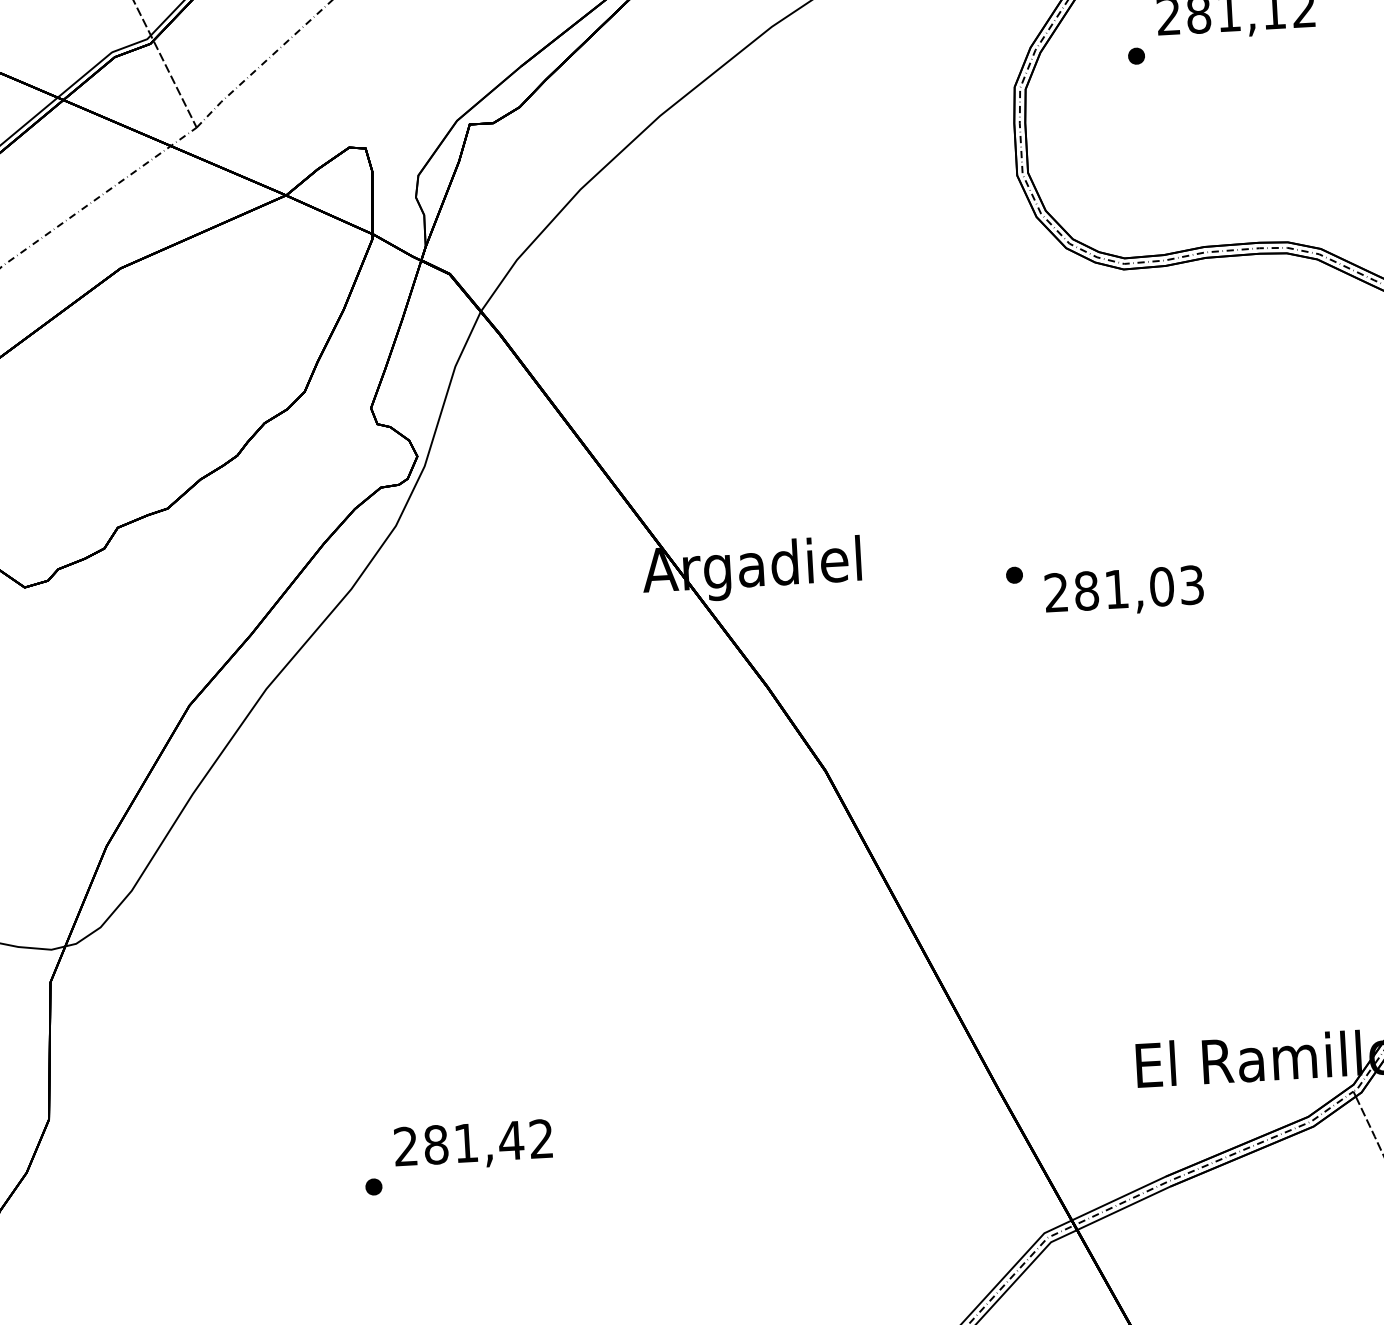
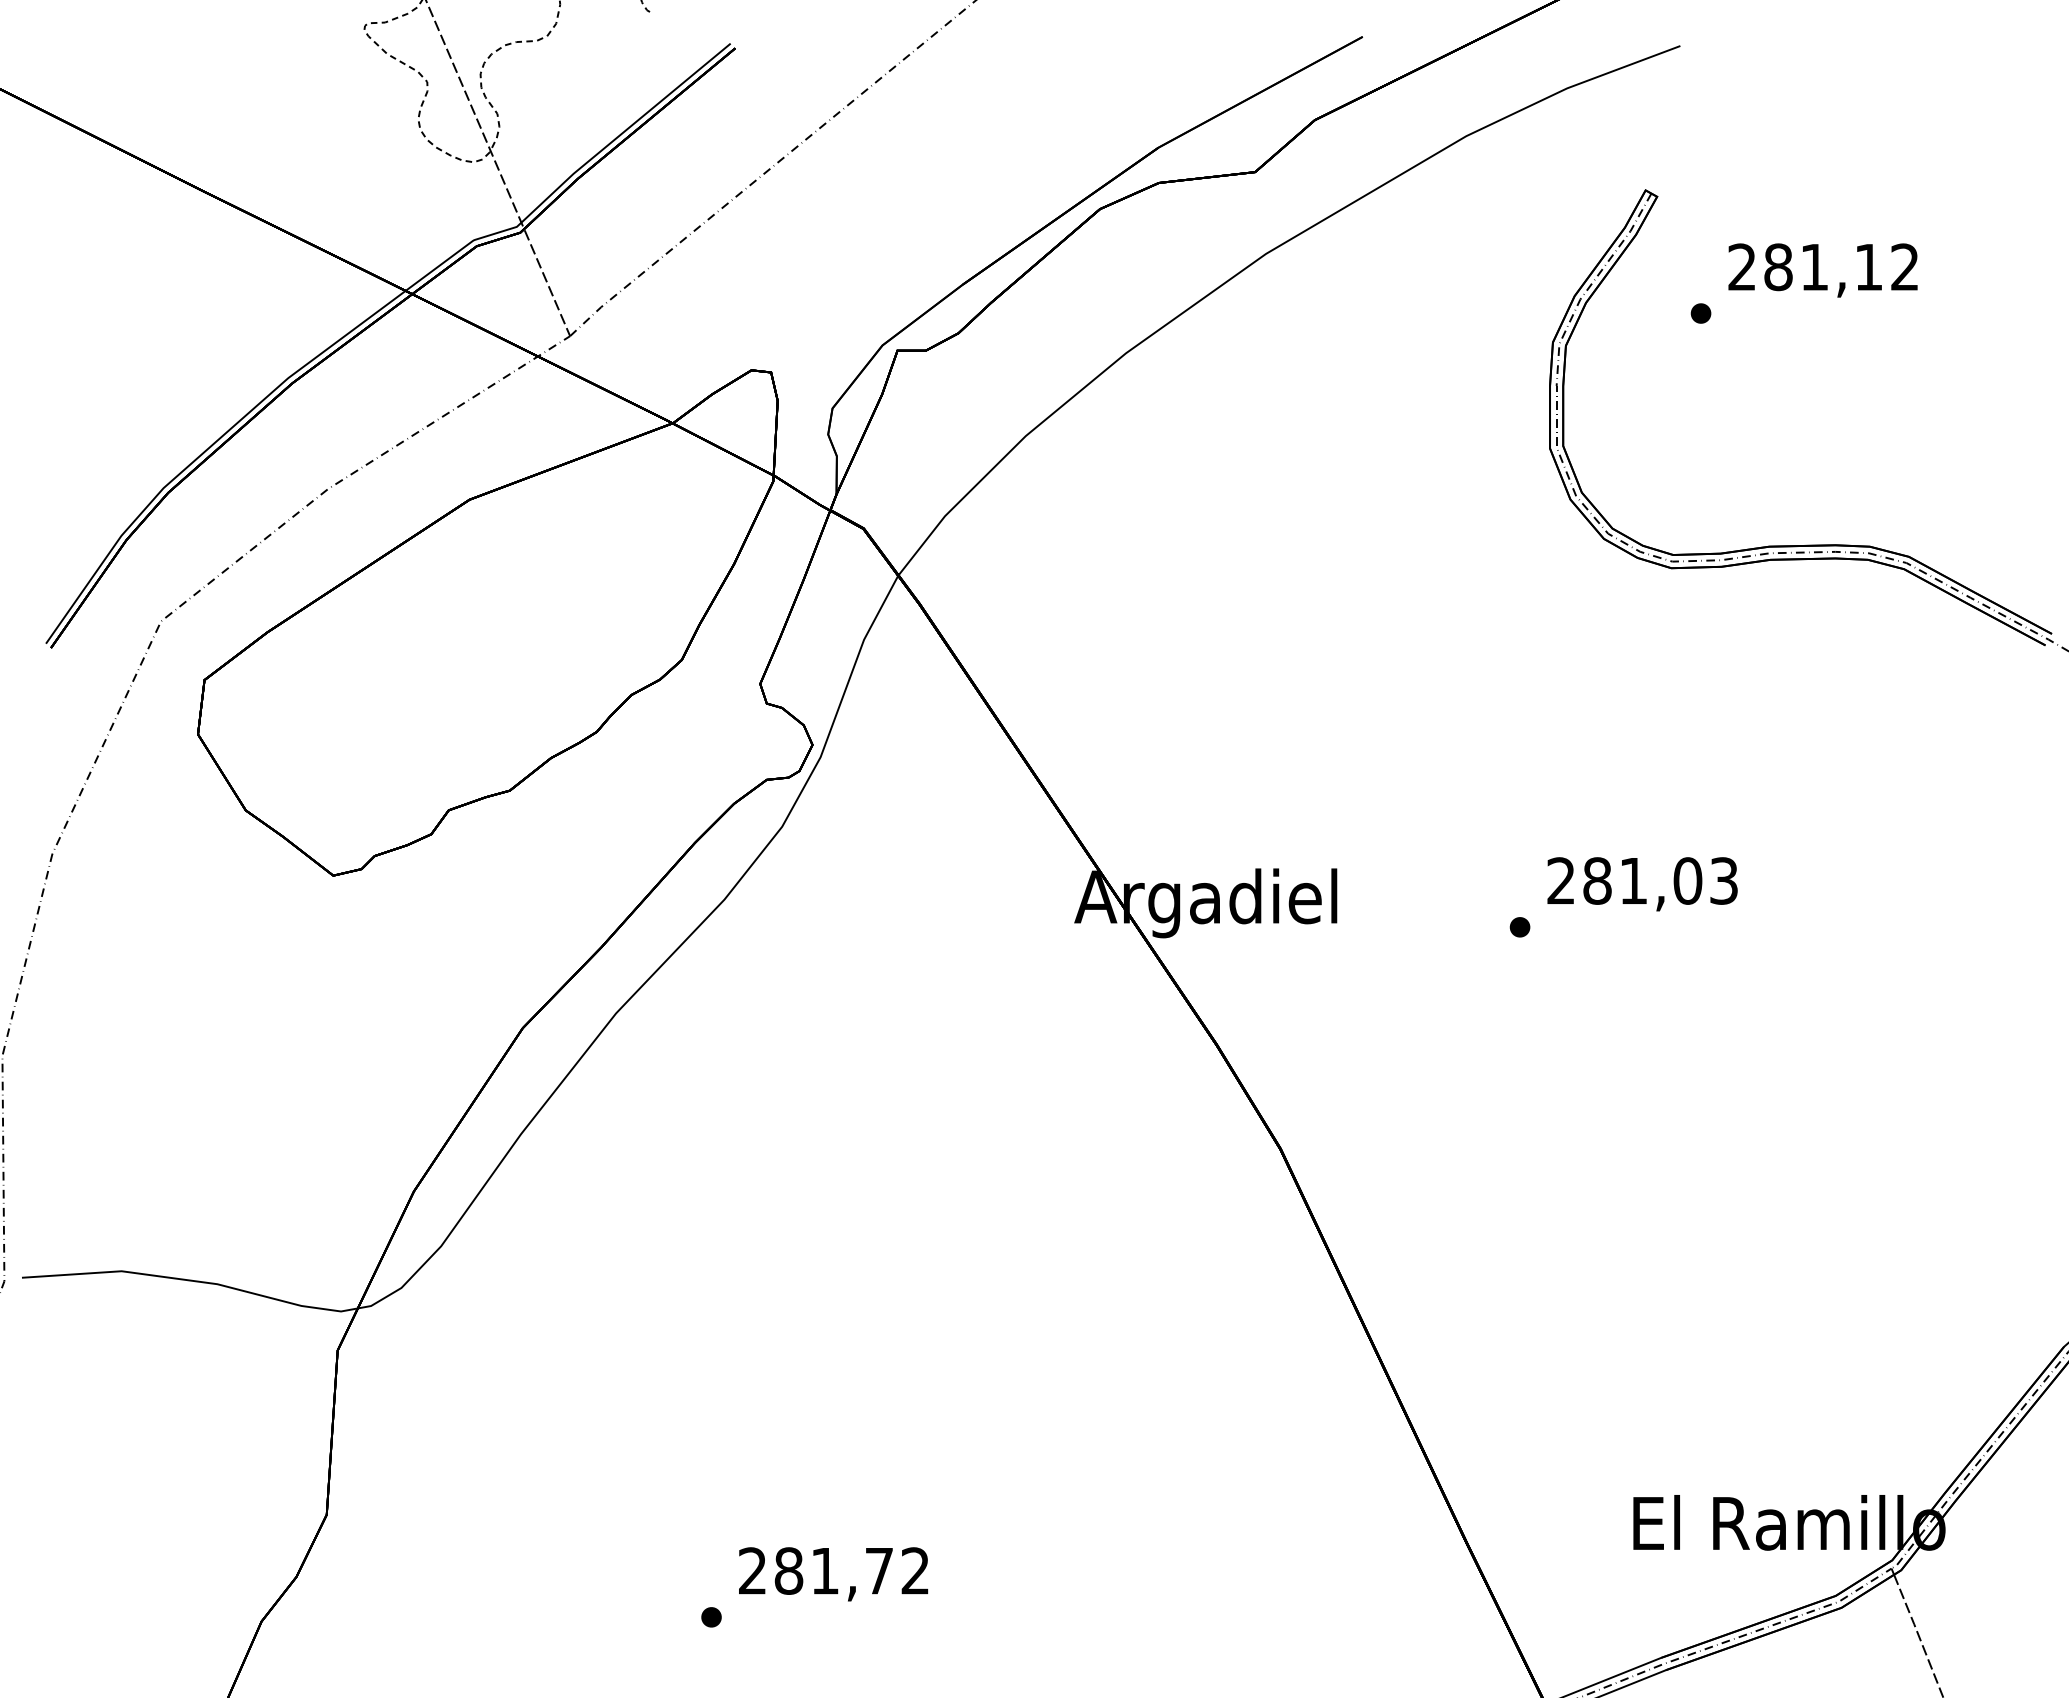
text: (1124, 591) -> (1642, 884), moved
text: (511, 1141) -> (879, 1571), 281,42 -> 281,72

